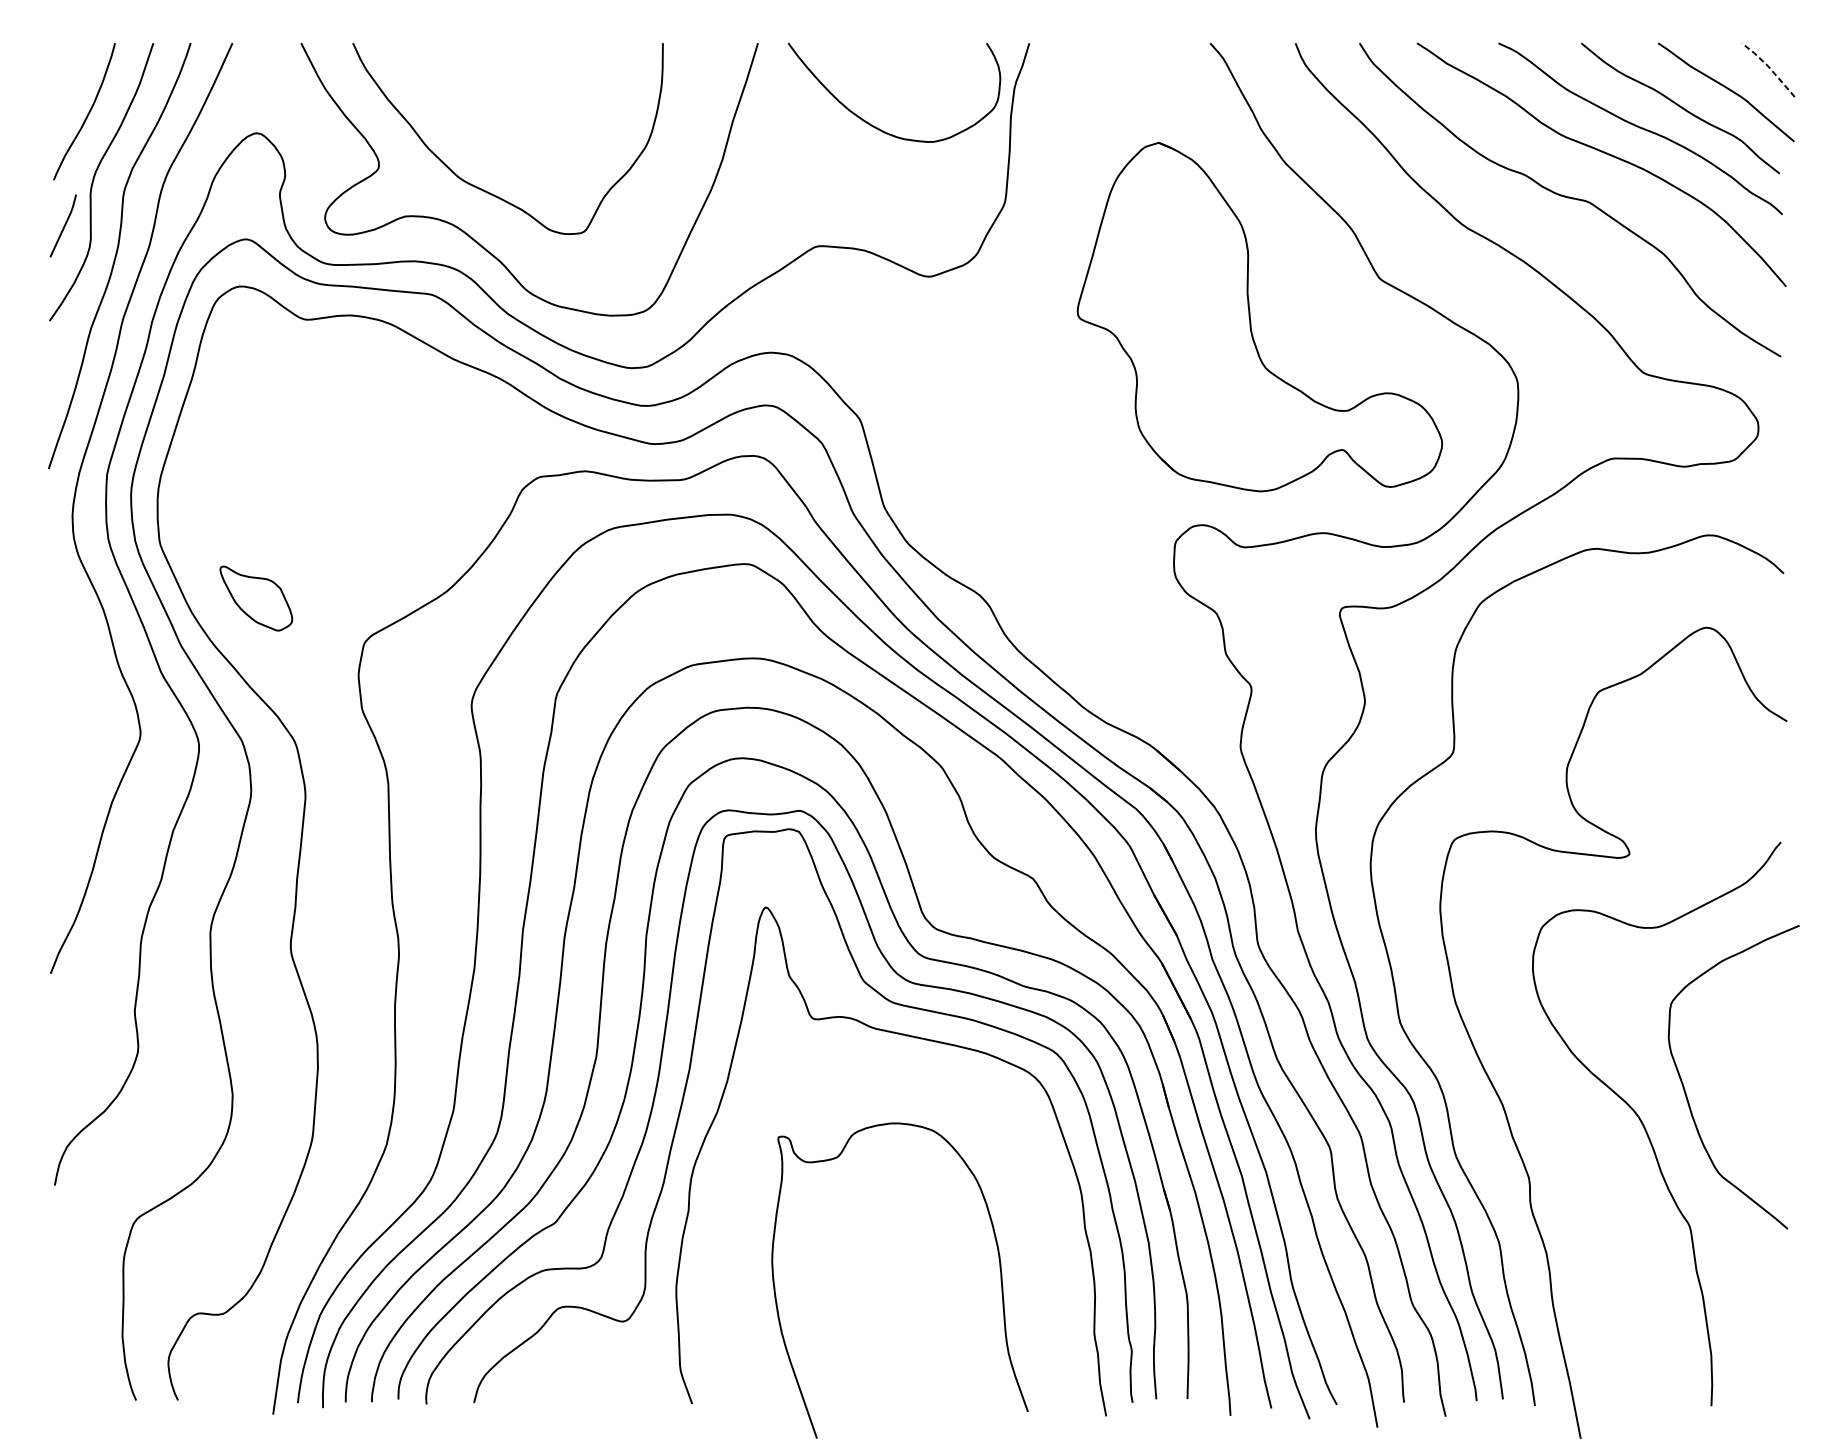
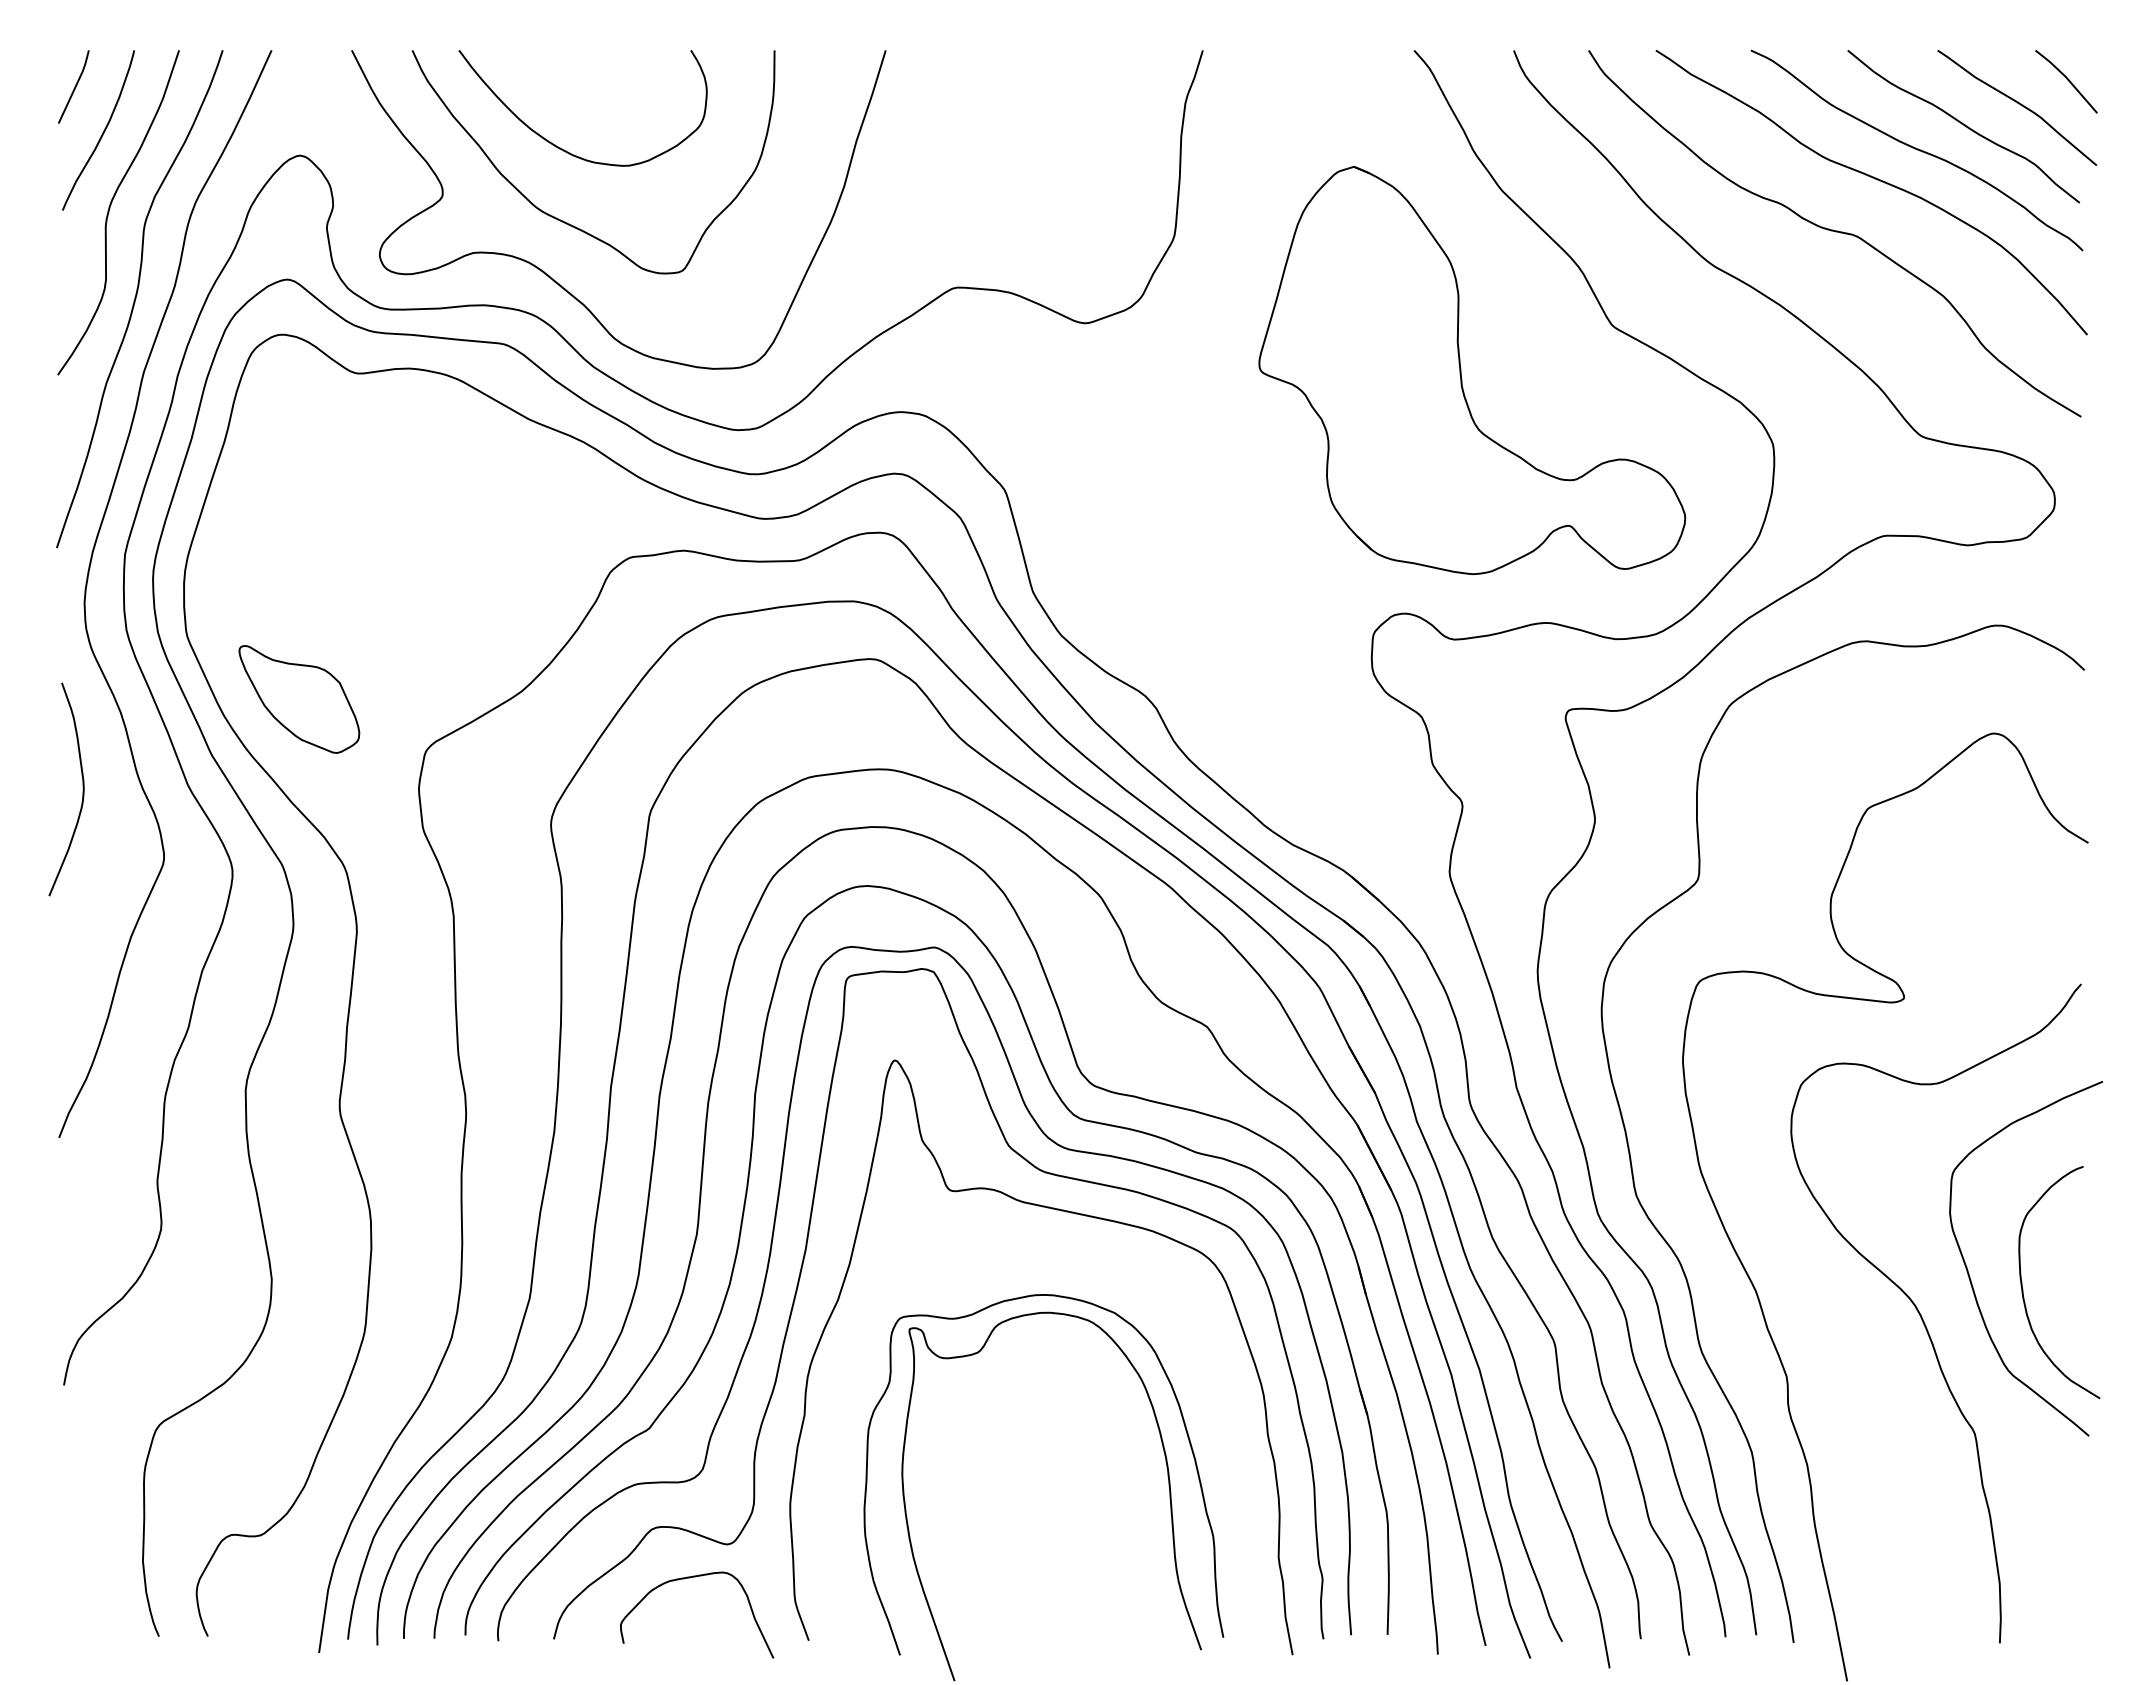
line: (1769, 68) -> (2067, 79), dashed -> solid
curve: (876, 127) -> (562, 148), moved
line: (63, 225) -> (74, 86), moved
part: (256, 598) -> (299, 699), size x1.43
curve: (70, 674) -> (82, 788), added
curve: (1731, 1103) -> (2023, 1289), added
curve: (1015, 1227) -> (1186, 1434), added
curve: (590, 1350) -> (690, 1578), added

